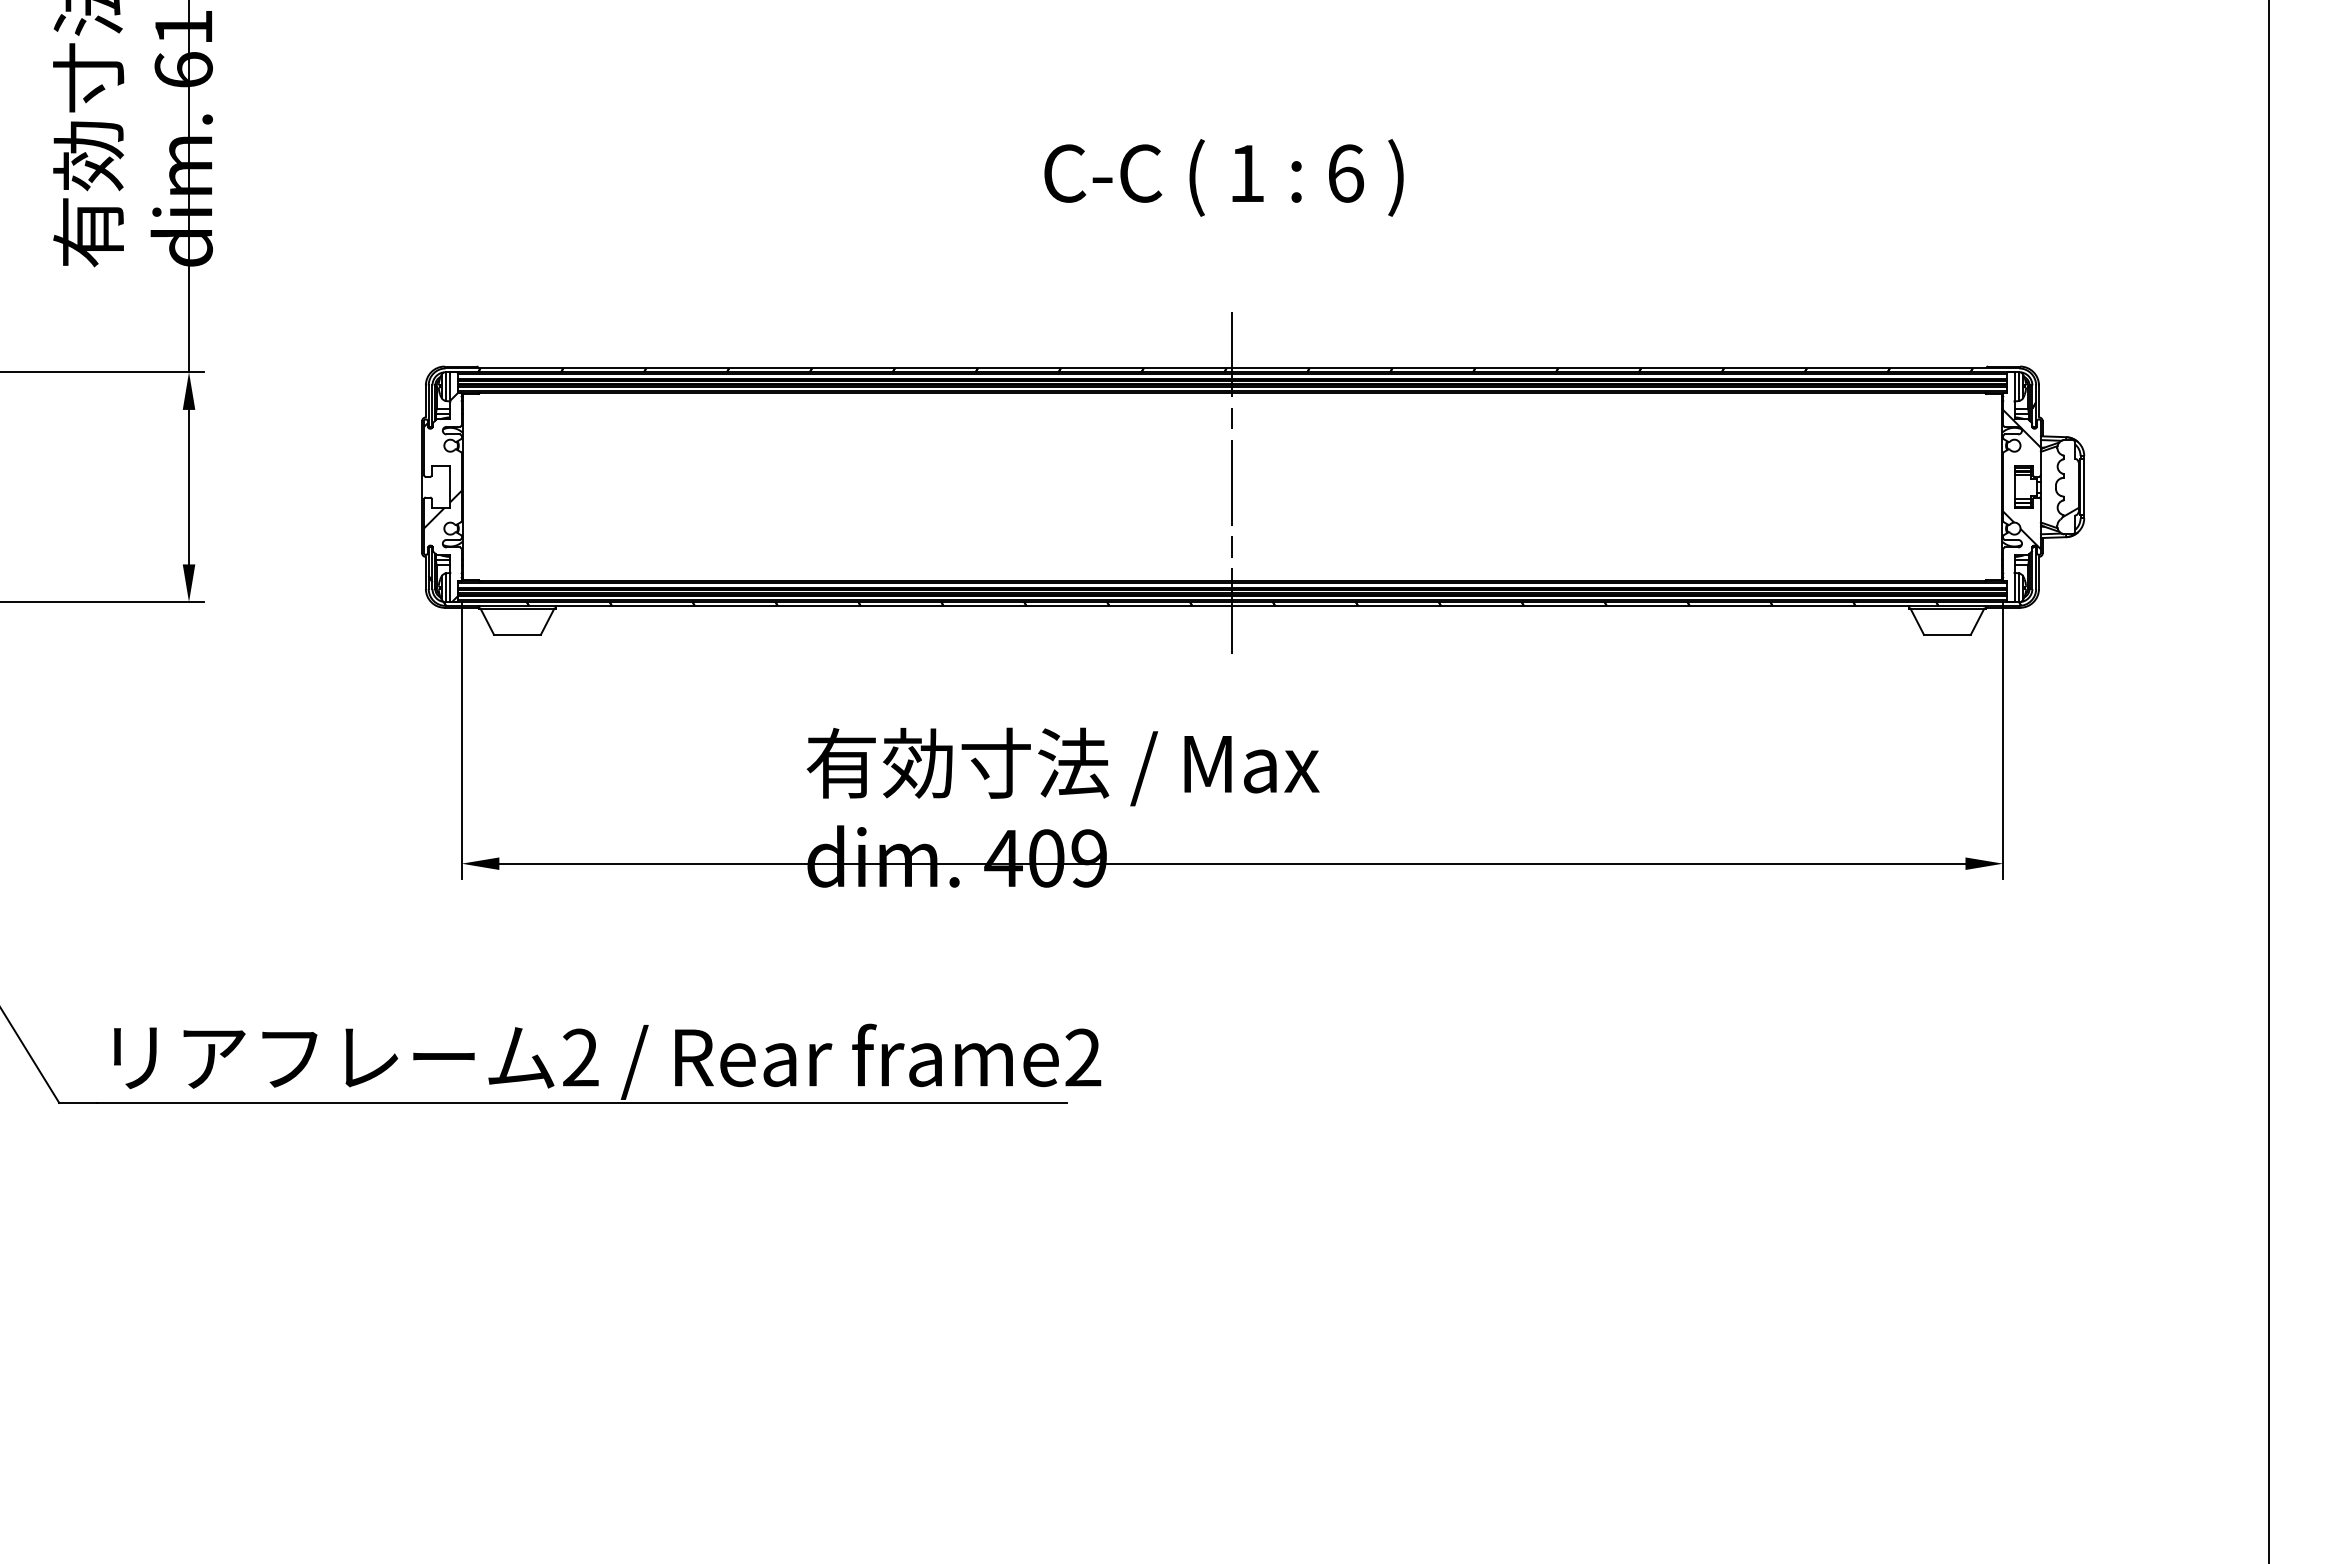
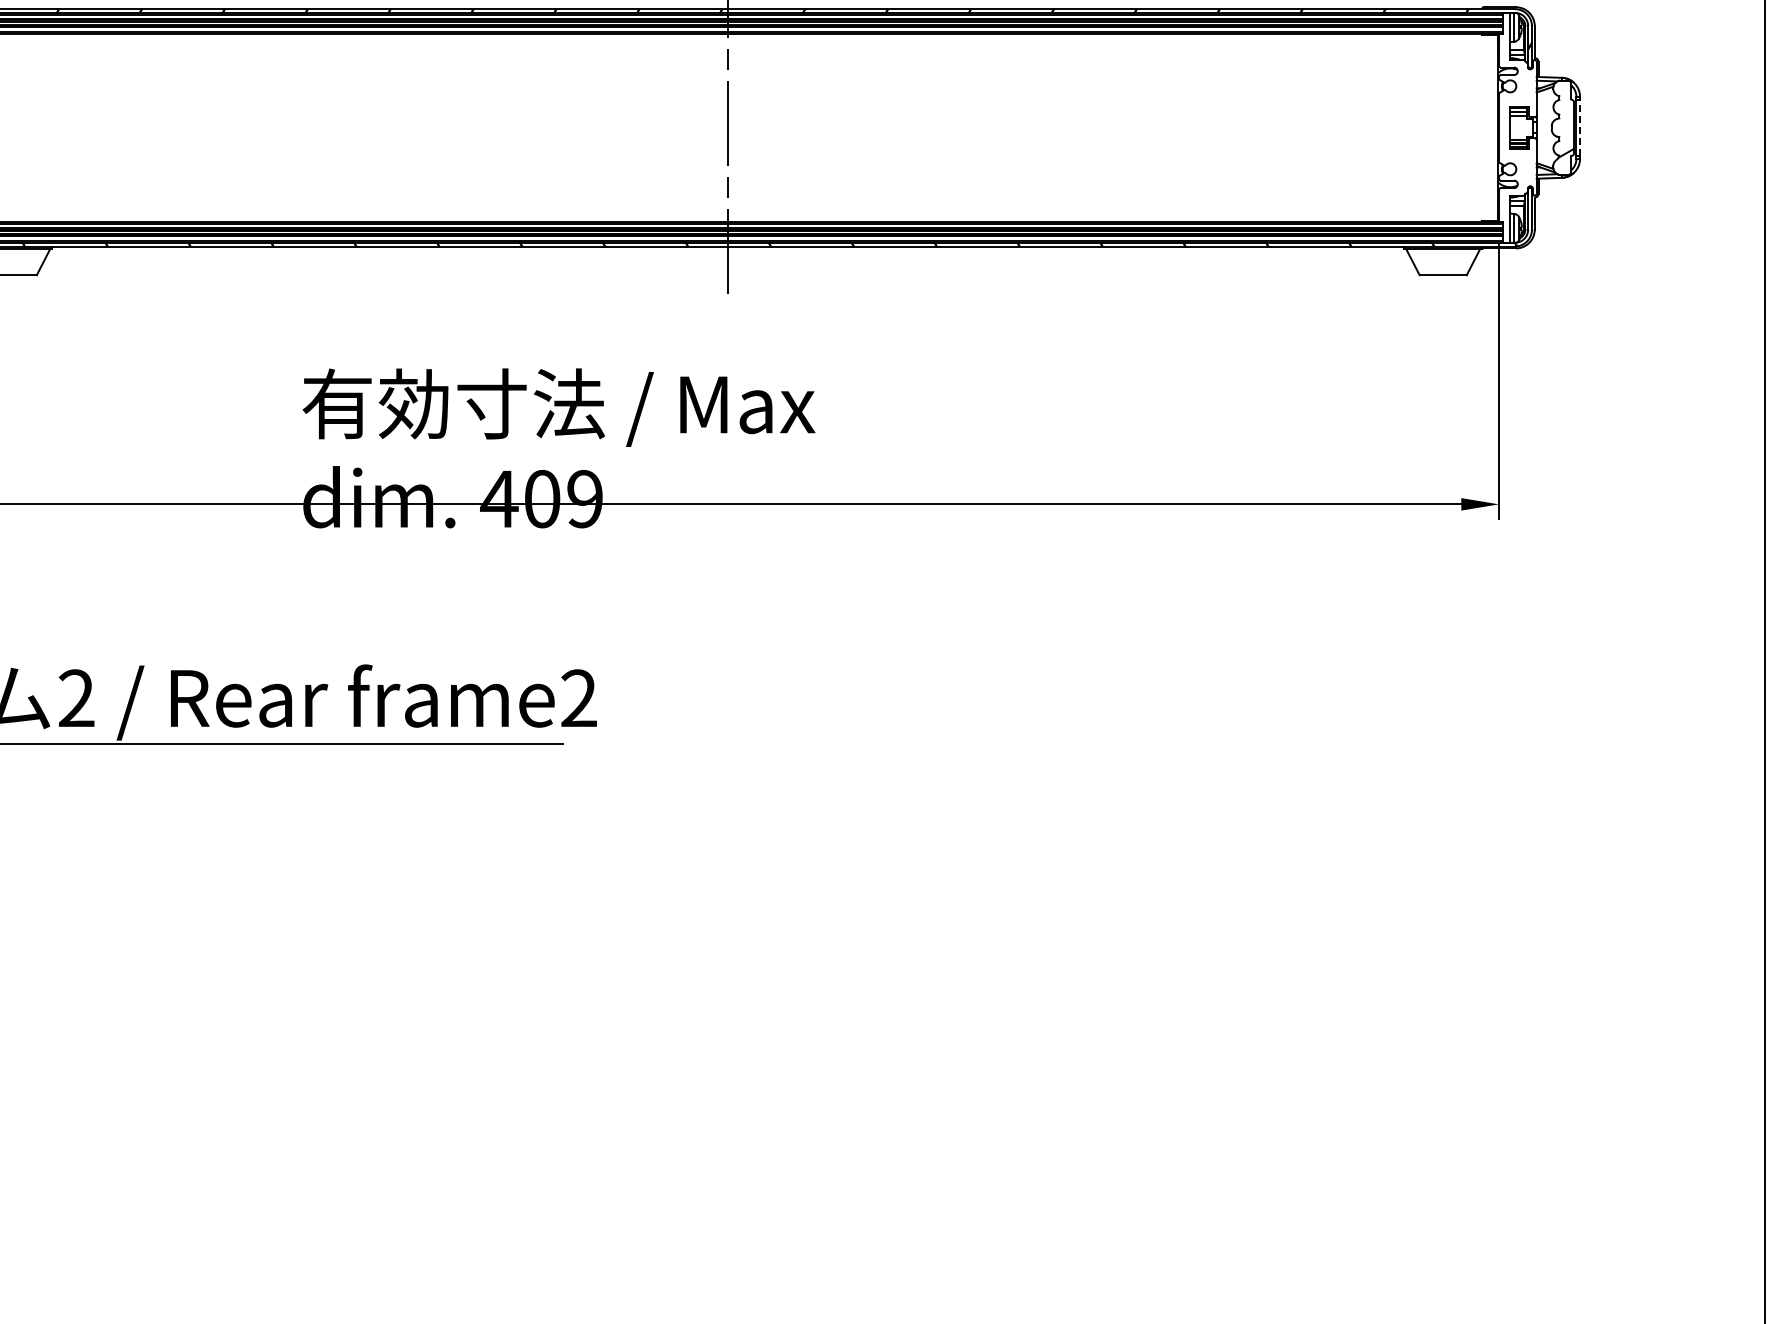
hatch: (2021, 479) -> (1517, 120), removed
line: (2084, 487) -> (1580, 128), solid -> dashed

